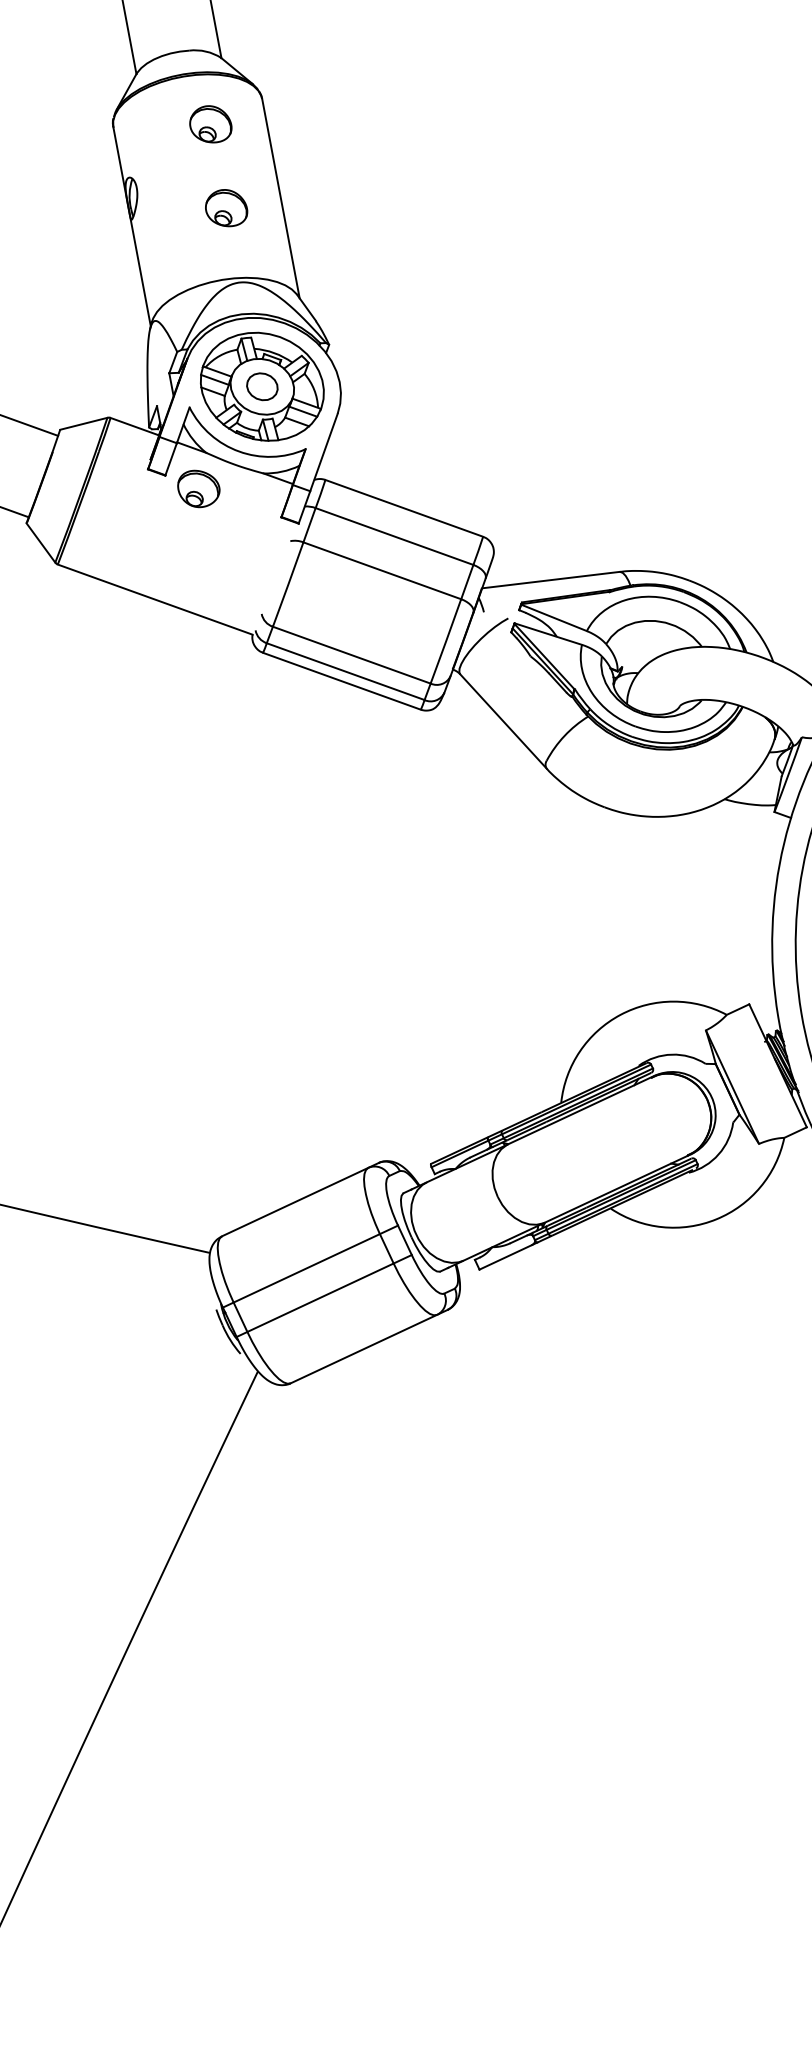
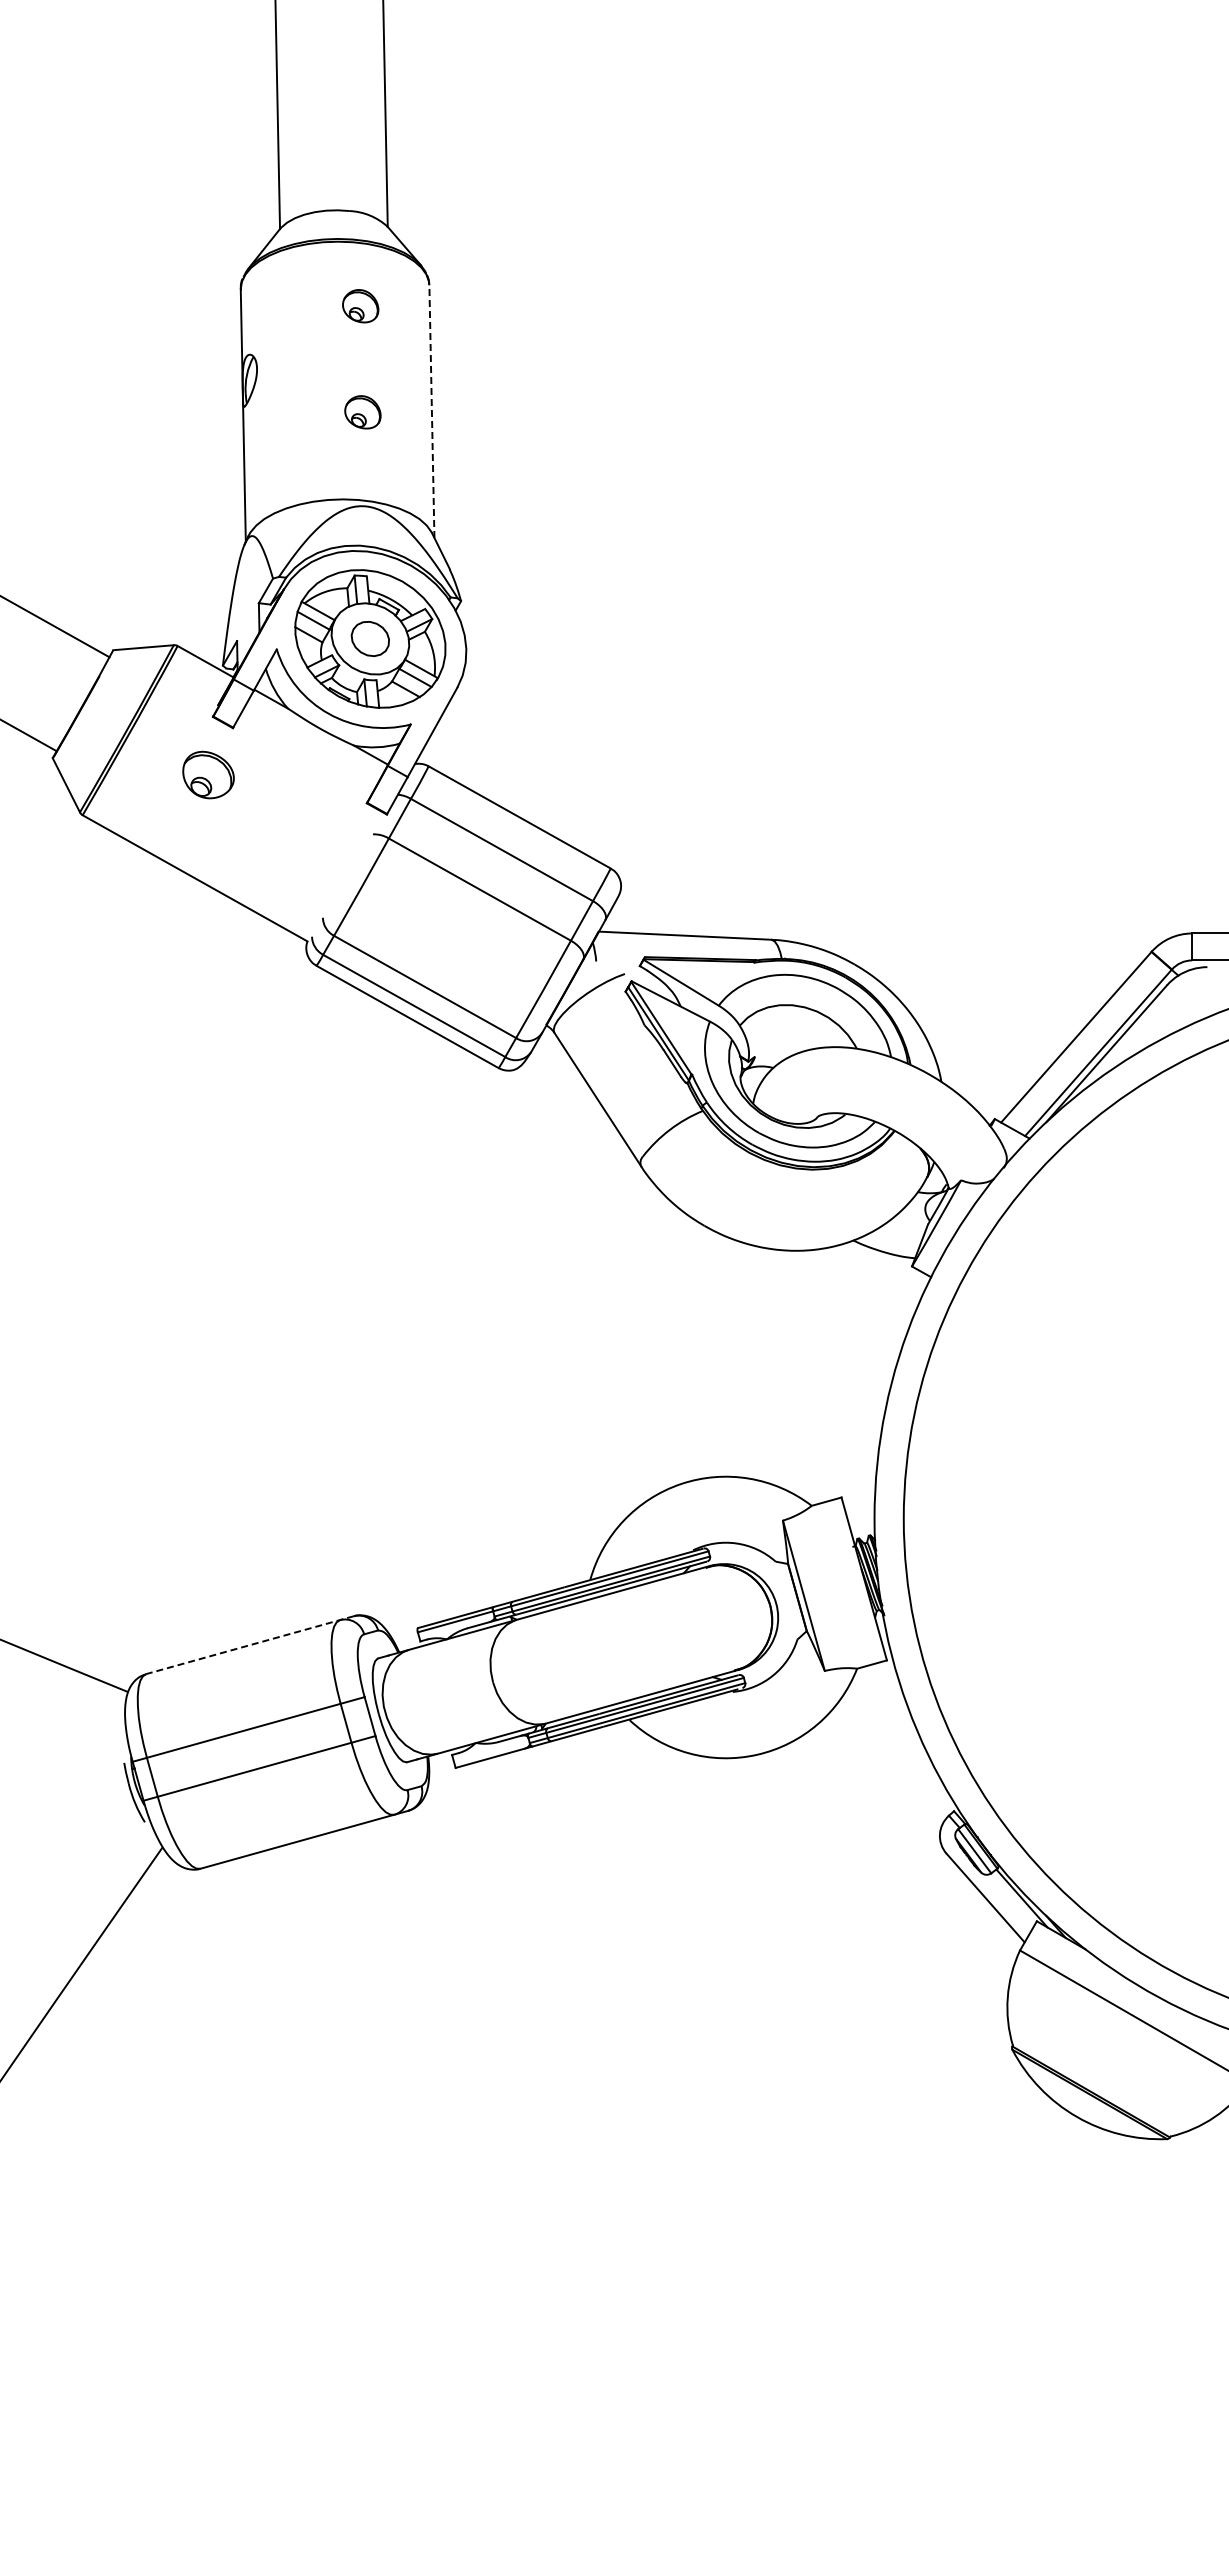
part: (210, 124) -> (360, 306), size x0.7
line: (280, 198) -> (431, 411), solid -> dashed
part: (226, 208) -> (362, 412), size x0.7
part: (198, 488) -> (208, 774), moved
line: (300, 1199) -> (250, 1645), solid -> dashed

